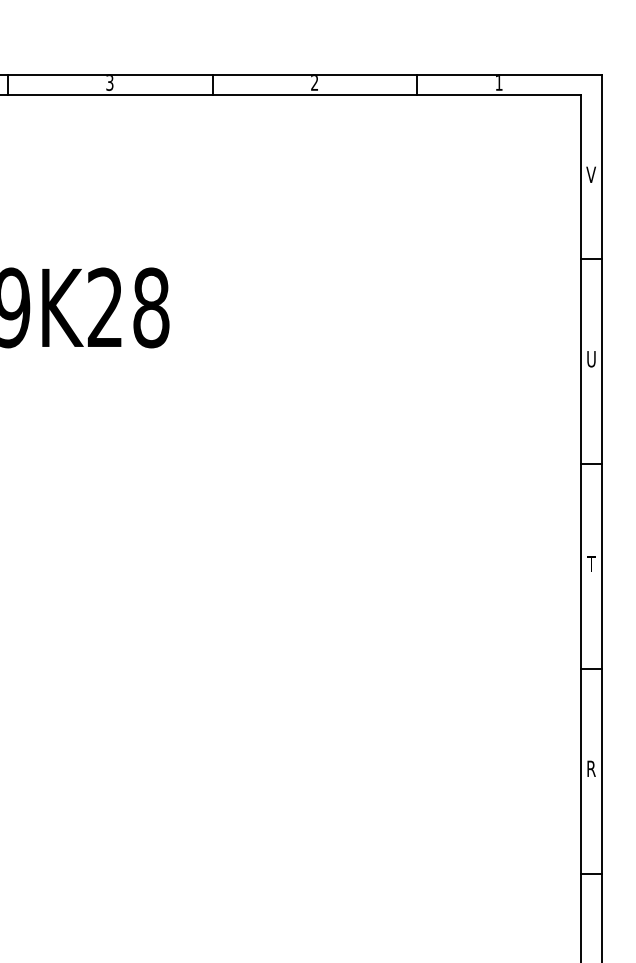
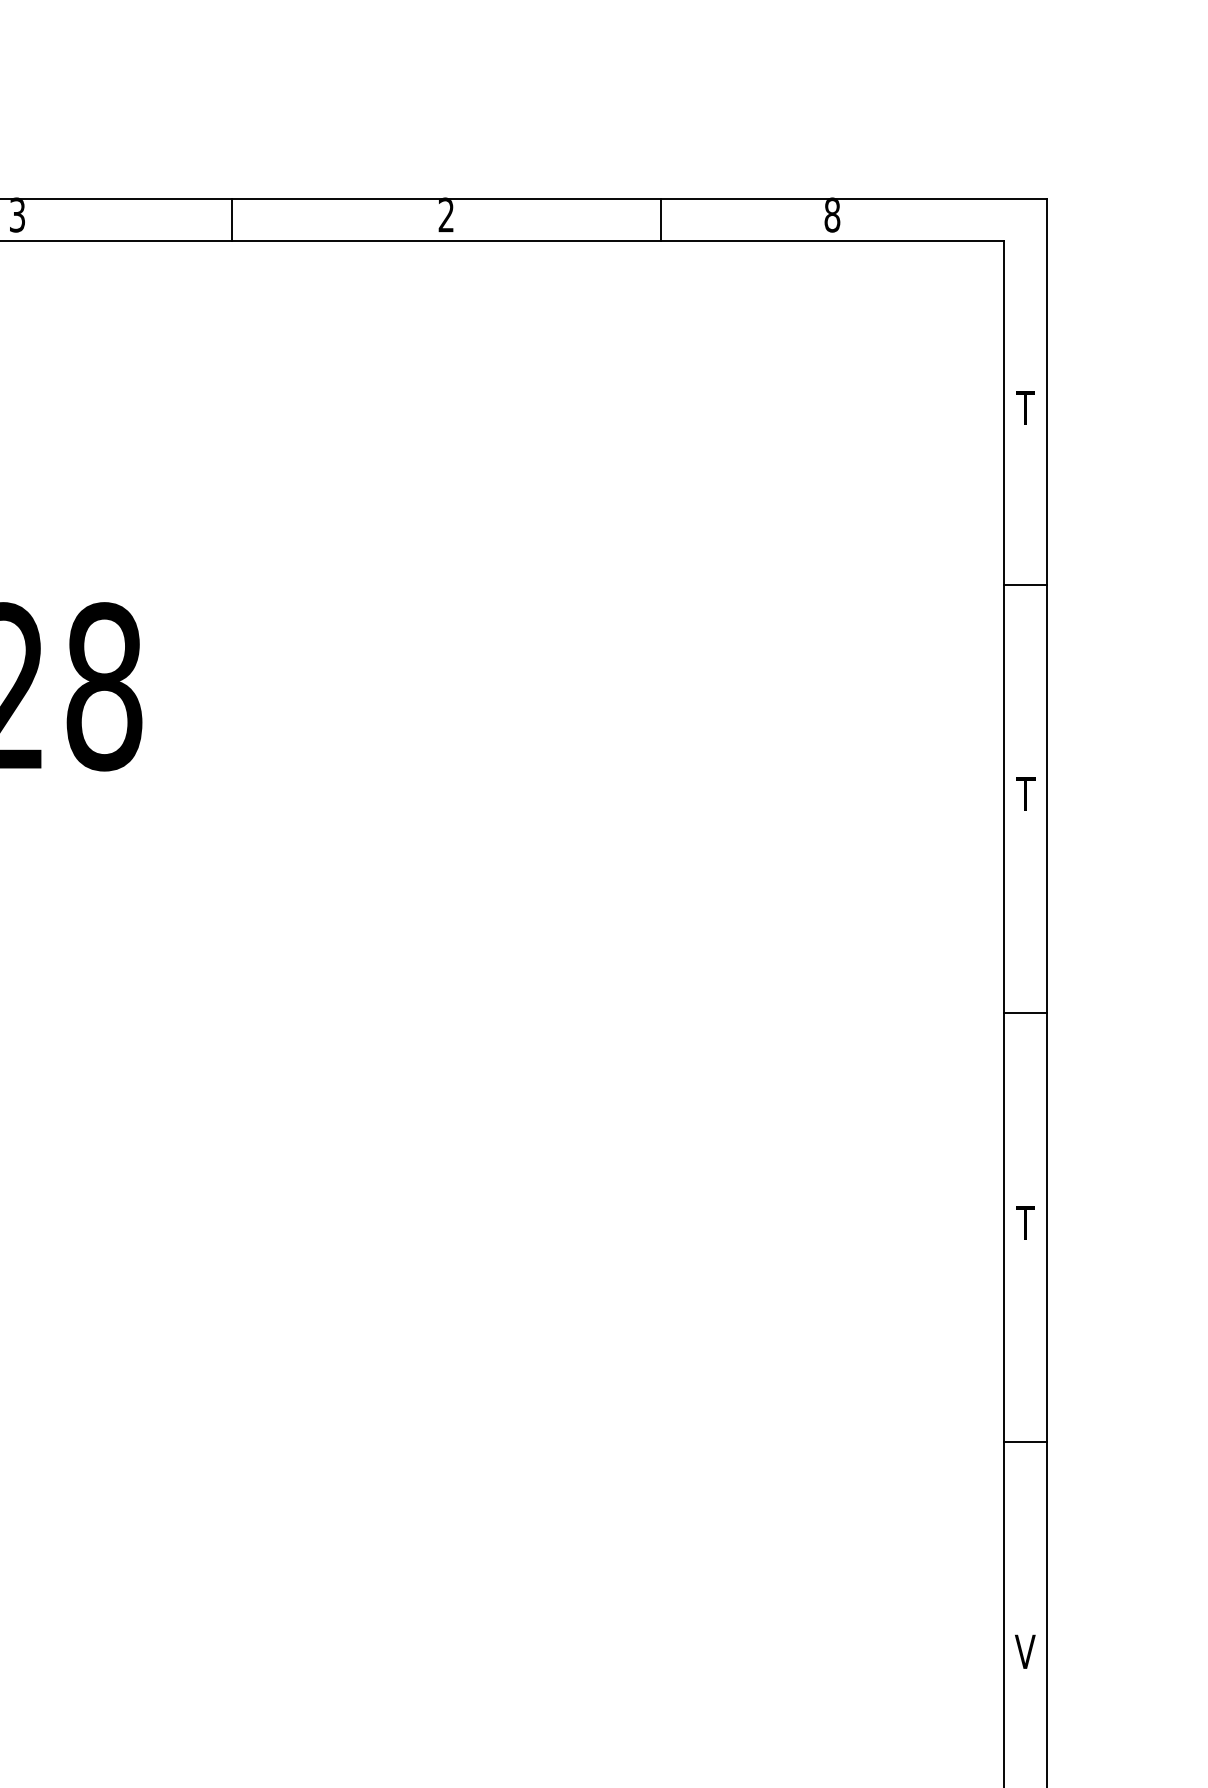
text: (498, 83) -> (831, 216), 1 -> 8
text: (590, 174) -> (1023, 407), V -> T
text: (591, 359) -> (1025, 794), U -> T
text: (590, 768) -> (1023, 1651), R -> V

